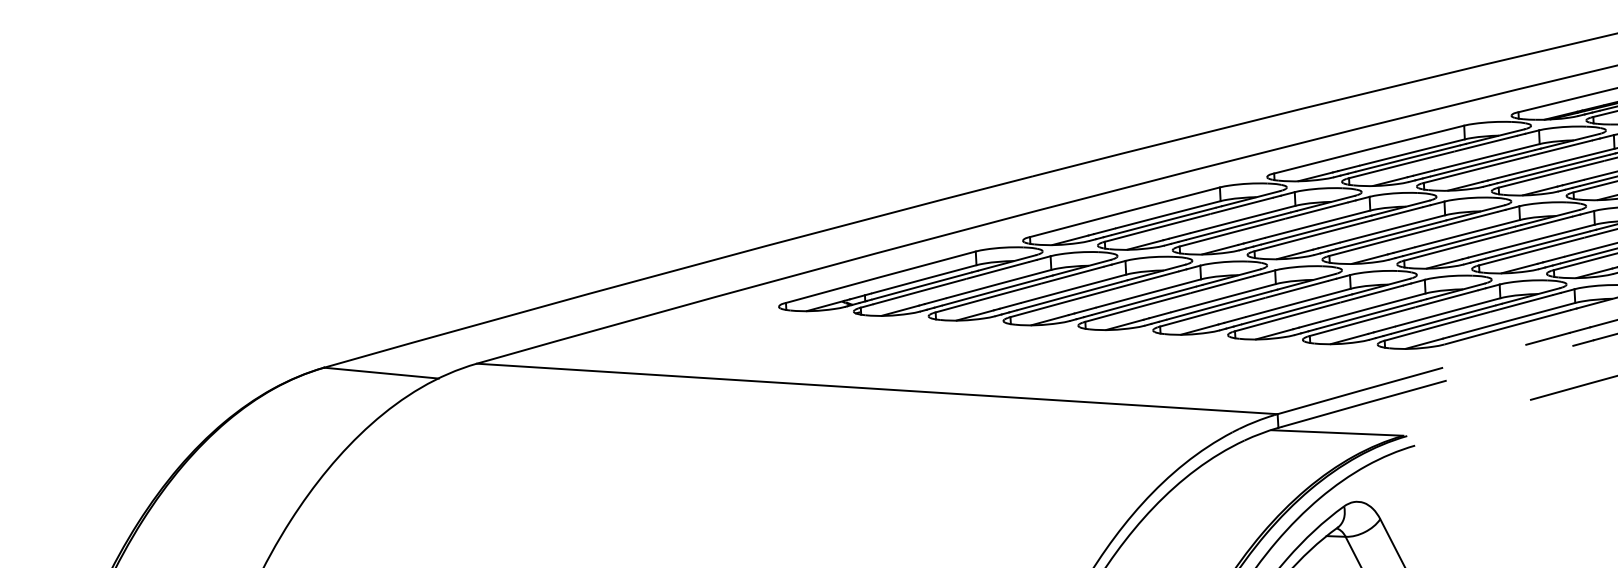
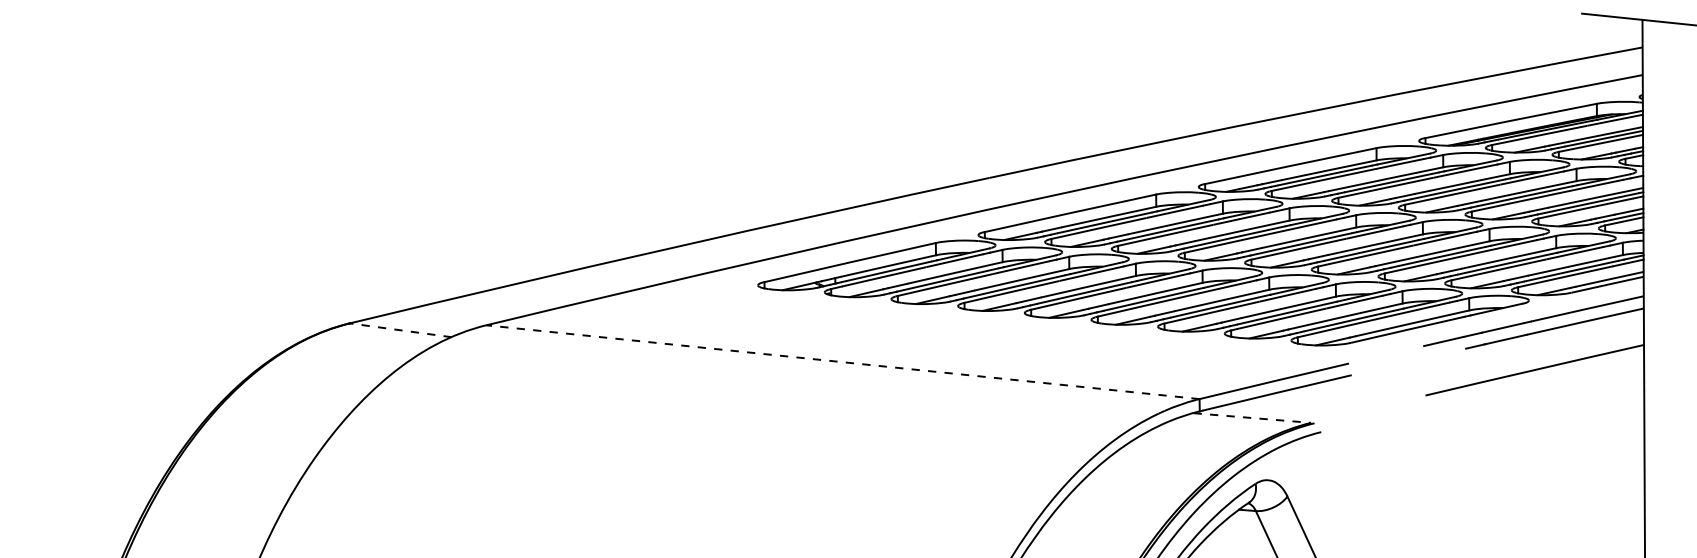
line: (381, 373) -> (400, 330), solid -> dashed
line: (876, 389) -> (842, 362), solid -> dashed
line: (1337, 433) -> (1252, 418), solid -> dashed

